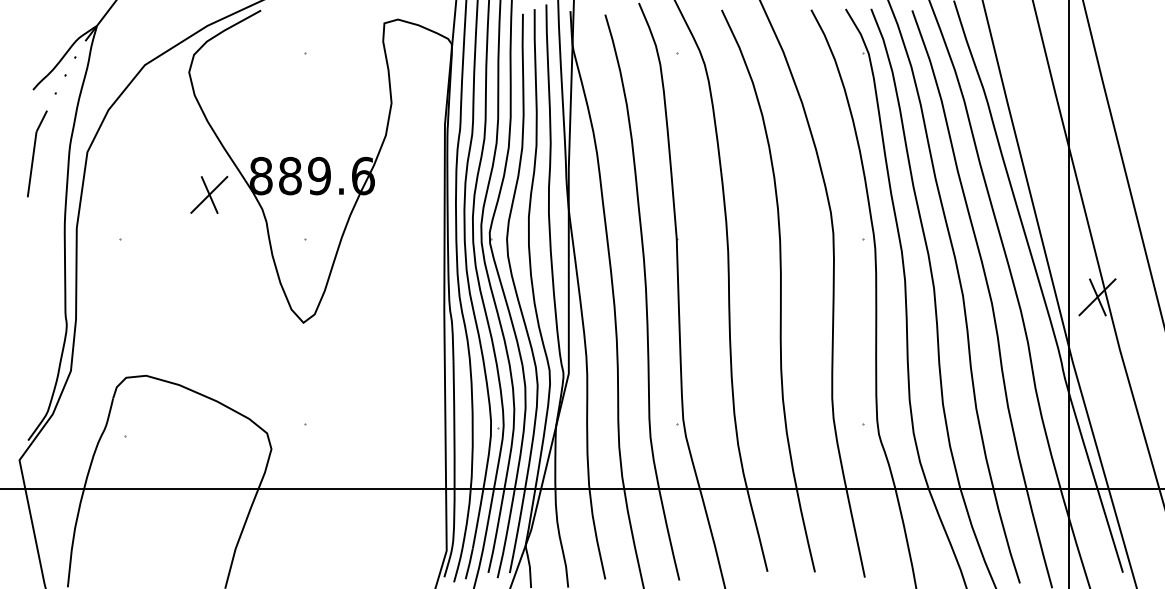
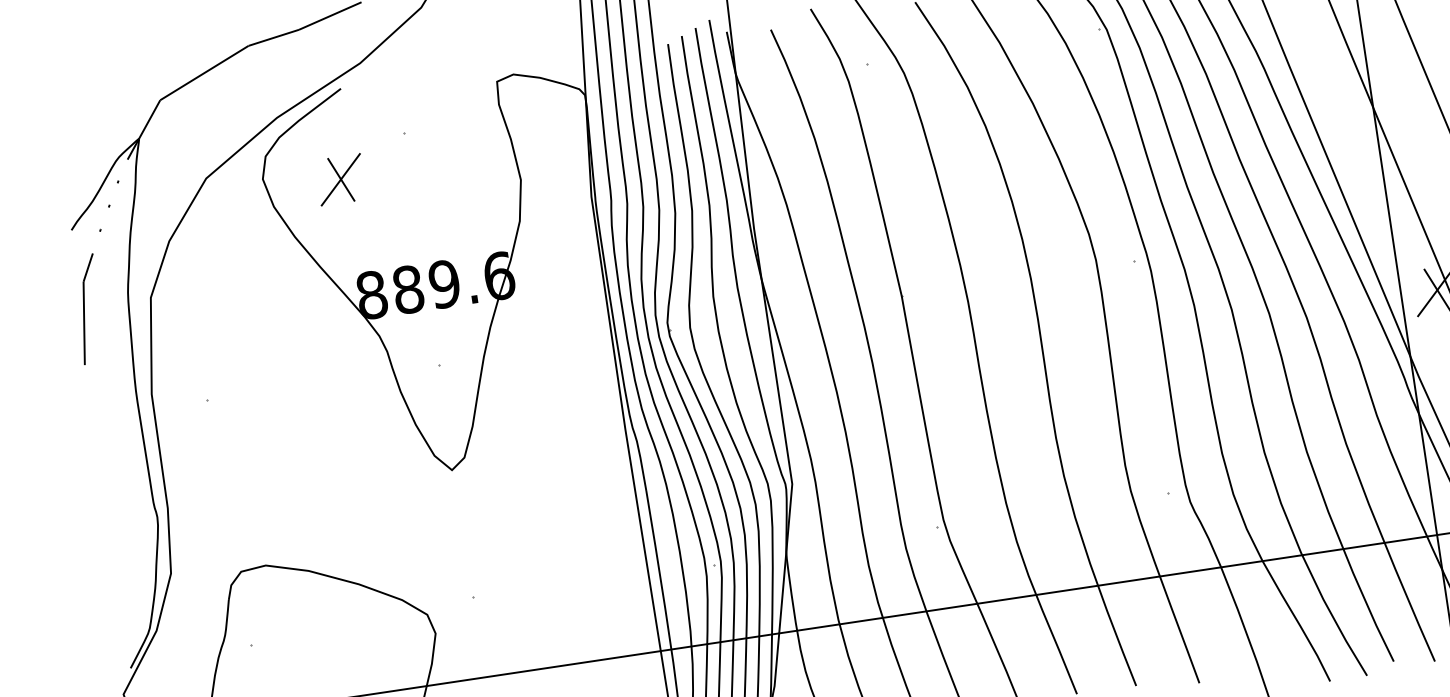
part: (209, 194) -> (340, 179), moved

